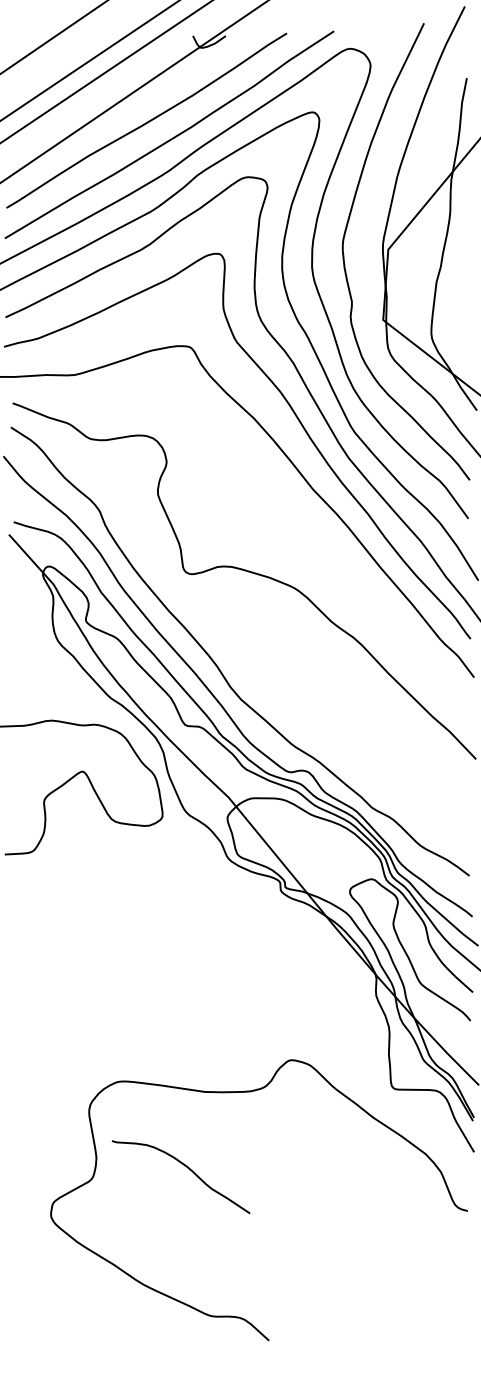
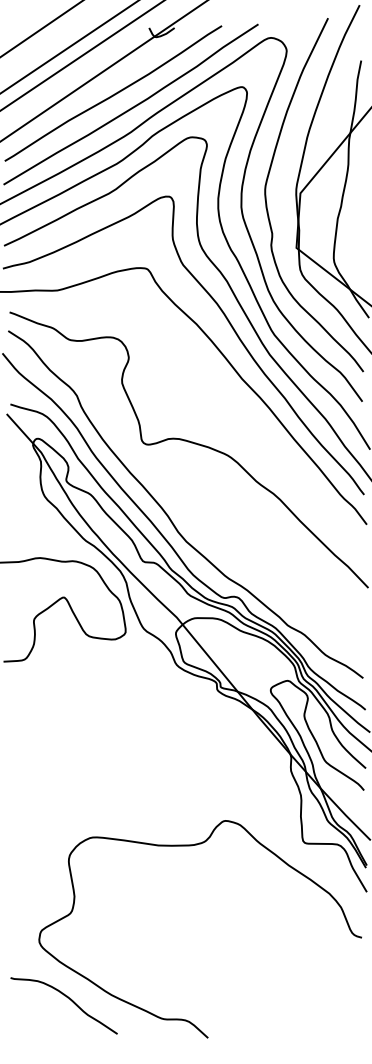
curve: (188, 1169) -> (69, 1000), moved

